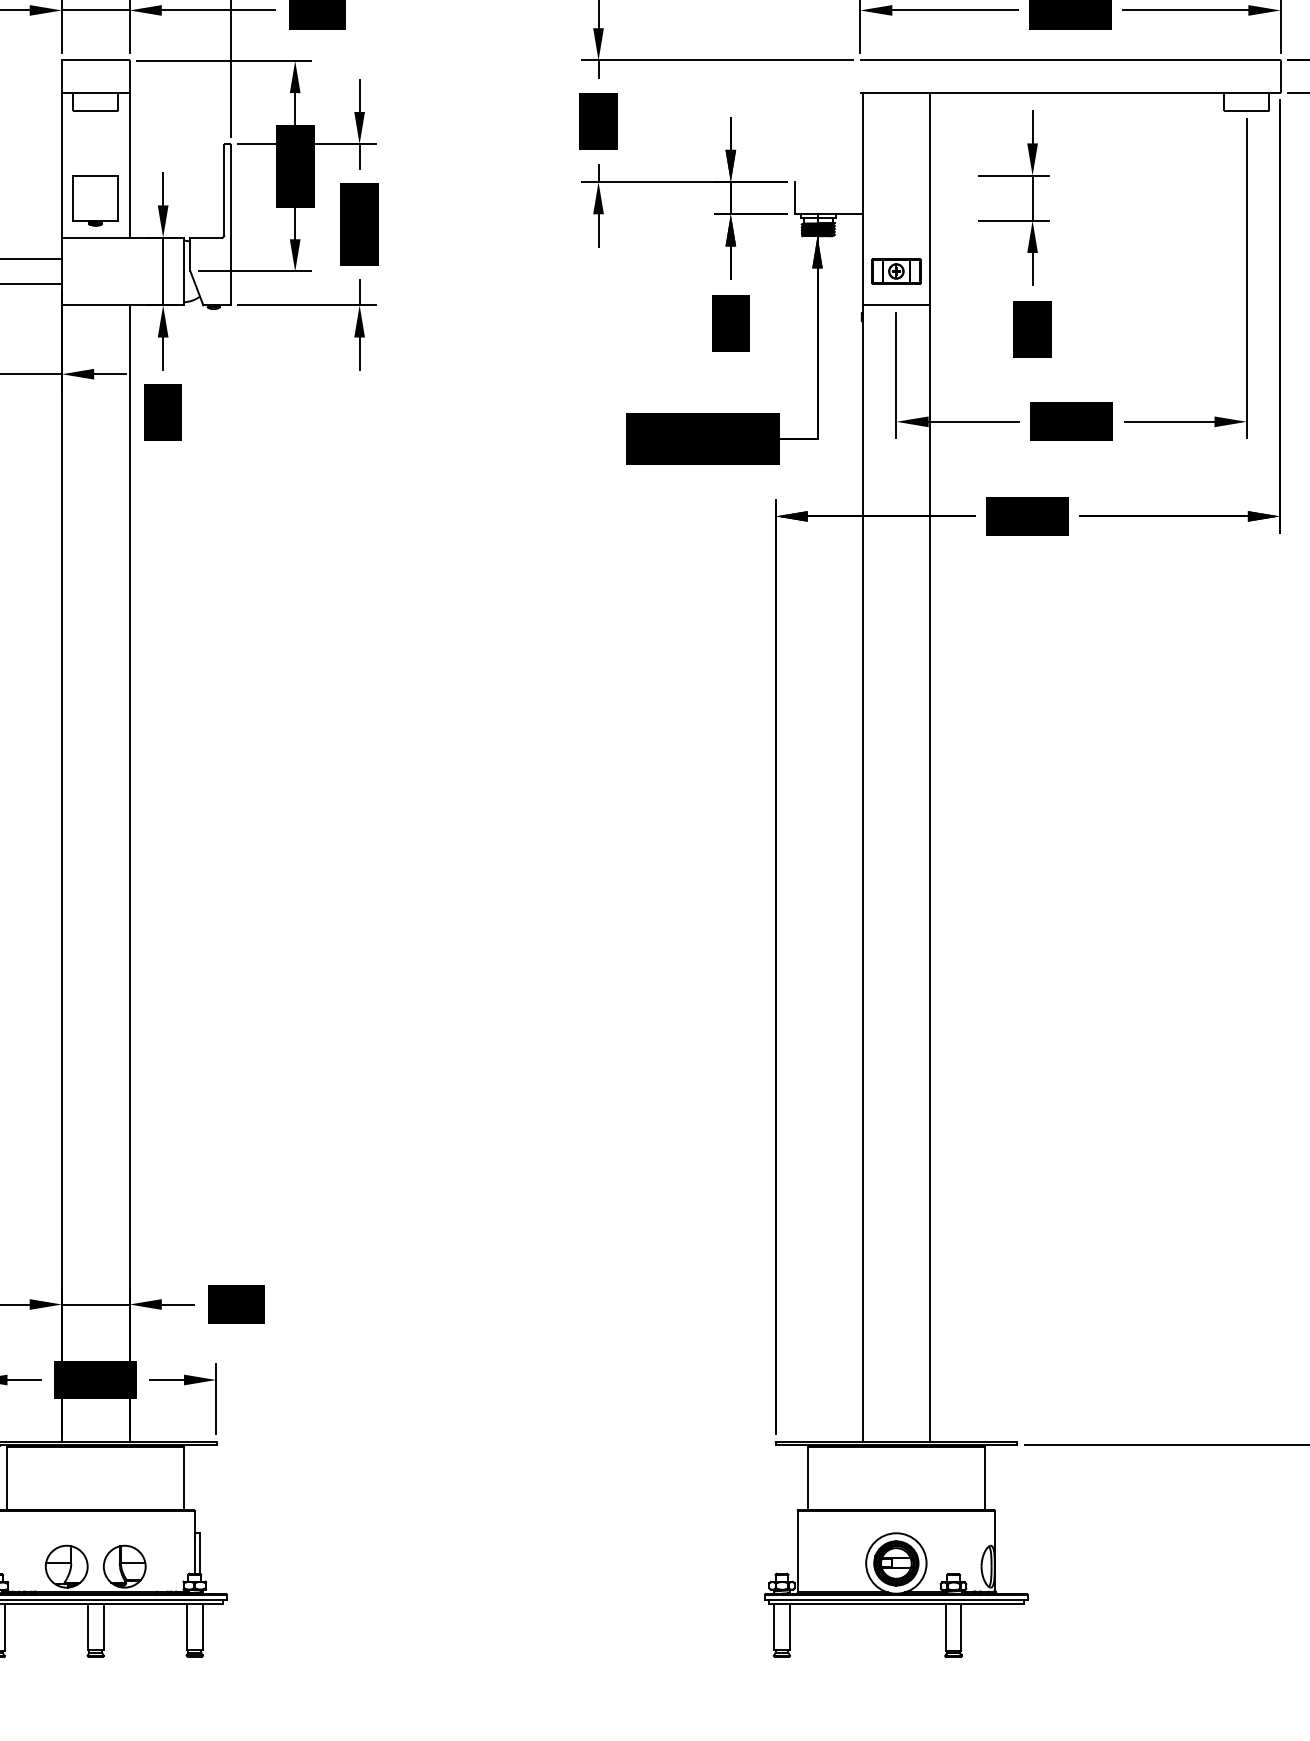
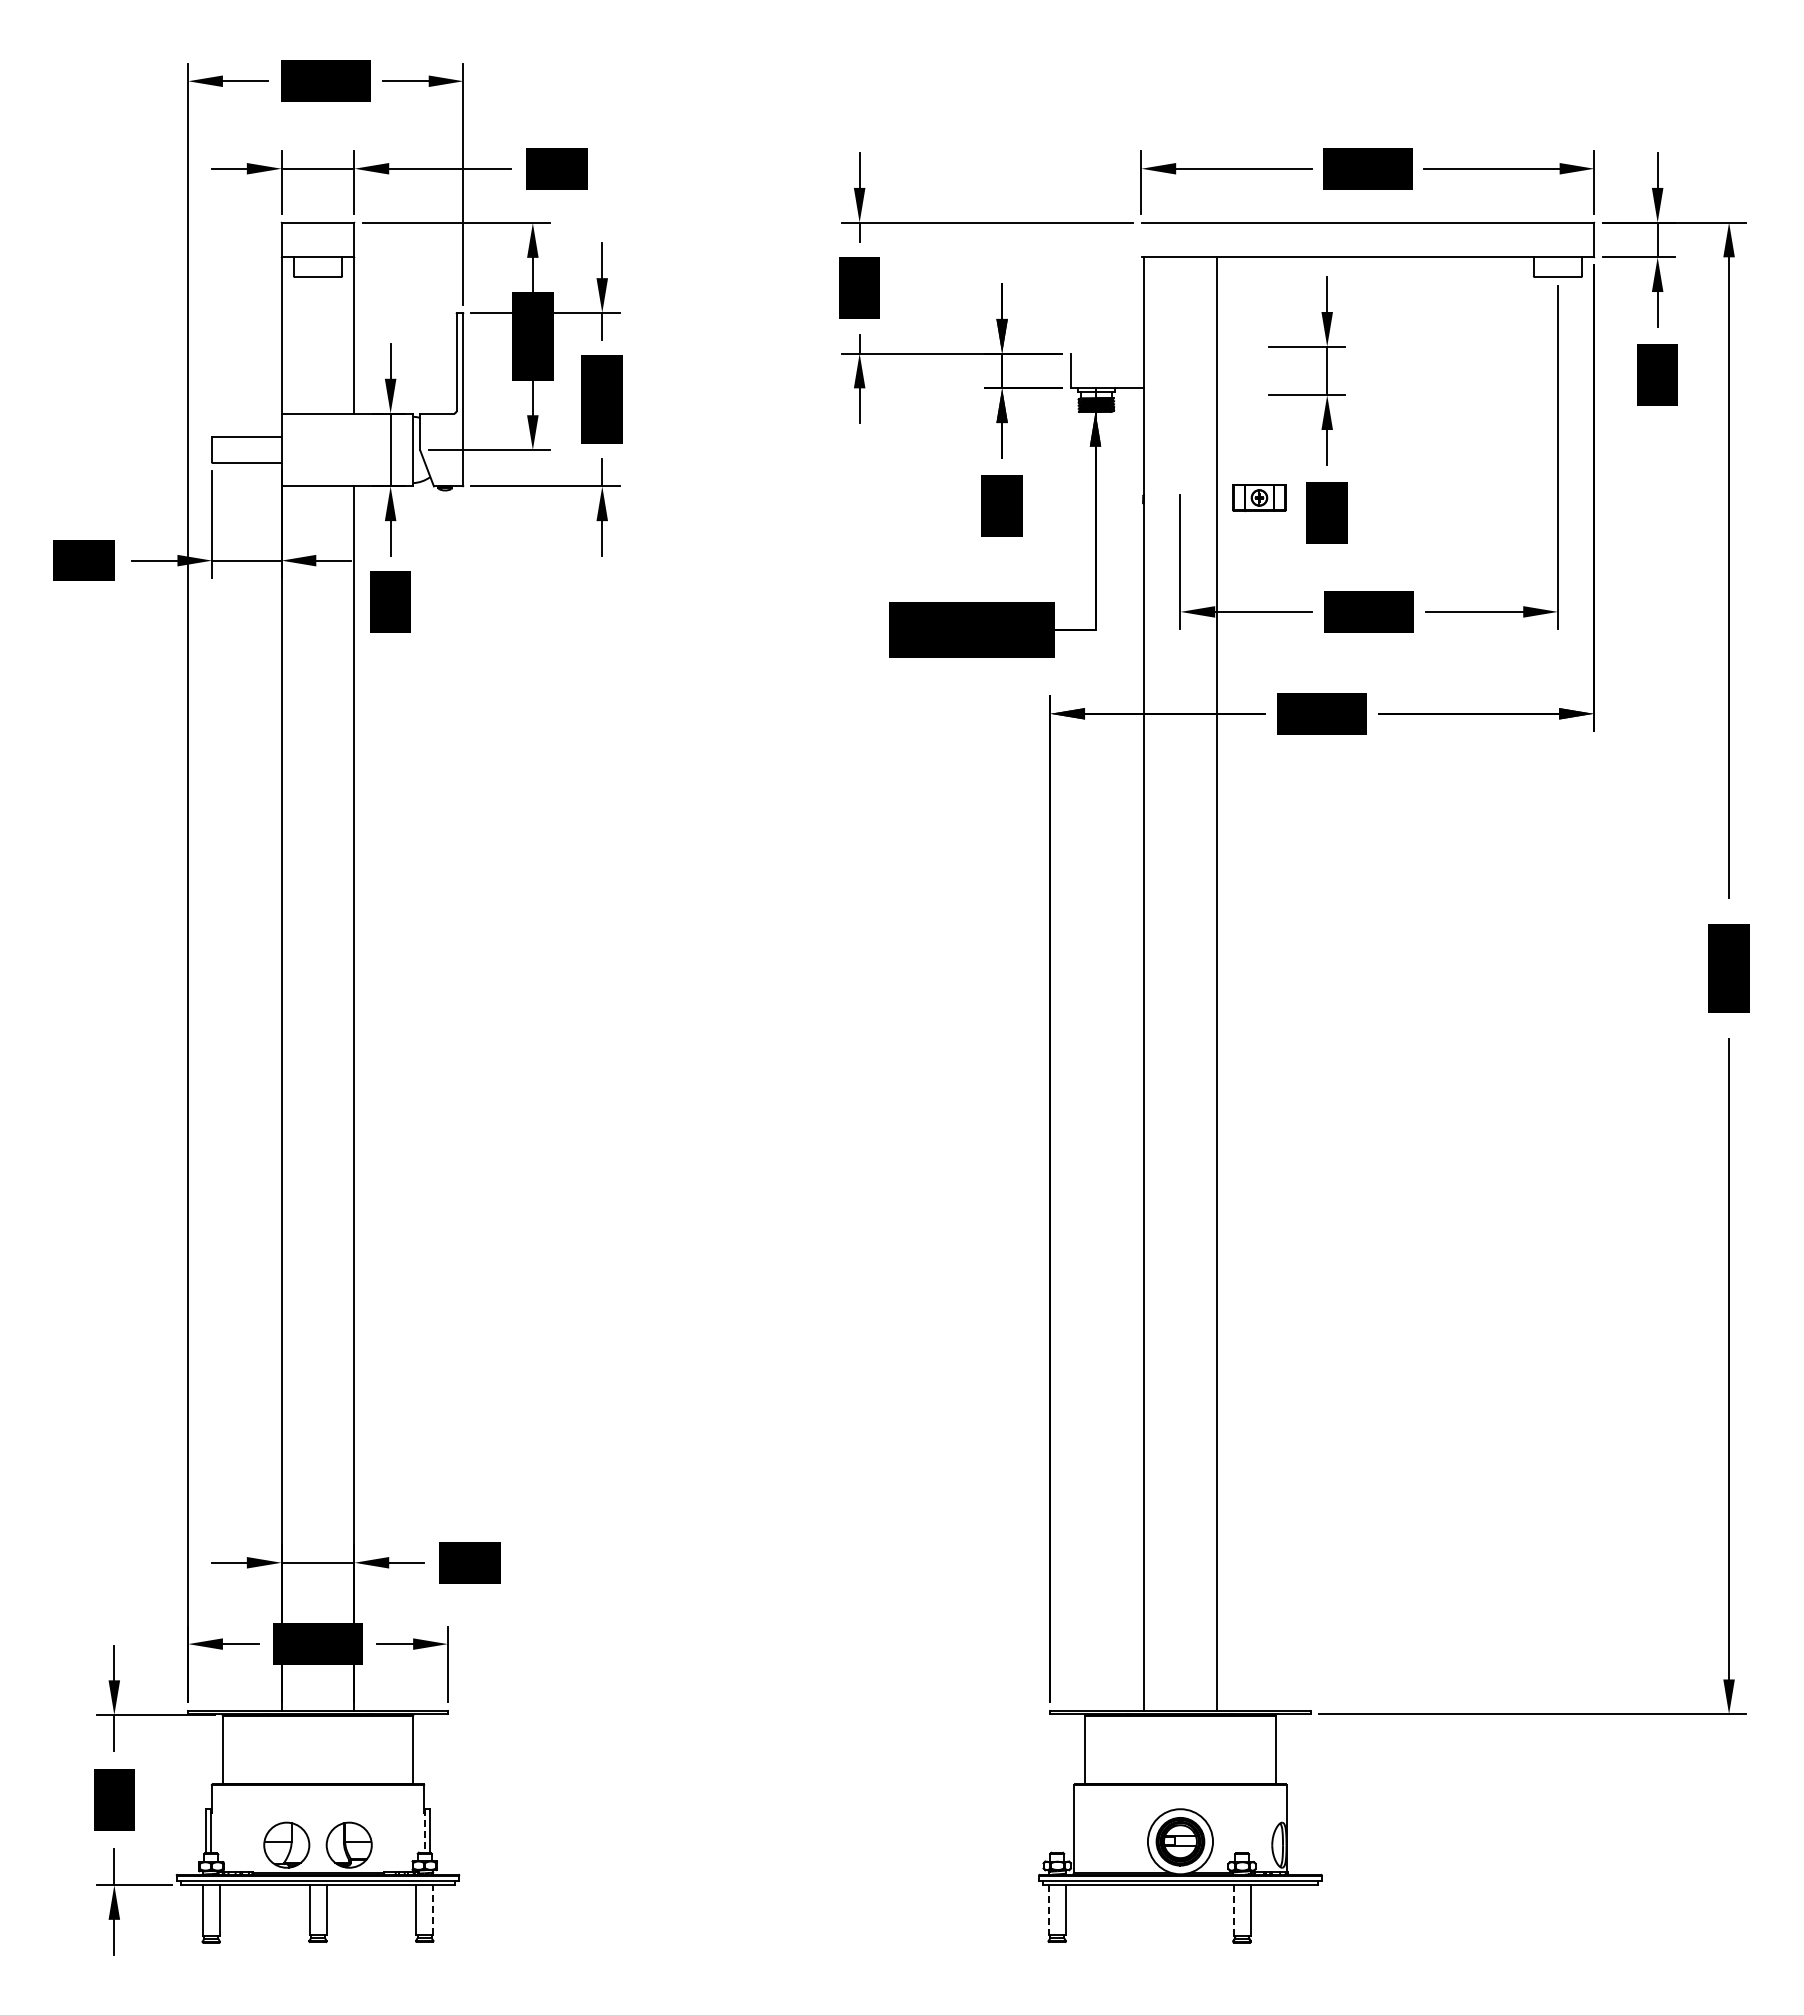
part: (95, 200) -> (317, 373), removed
part: (896, 271) -> (1259, 497), moved
line: (896, 305) -> (1180, 486), removed
line: (194, 1553) -> (424, 1830), solid -> dashed
line: (202, 1627) -> (433, 1910), solid -> dashed
line: (773, 1627) -> (1048, 1910), solid -> dashed
line: (945, 1627) -> (1233, 1910), solid -> dashed

